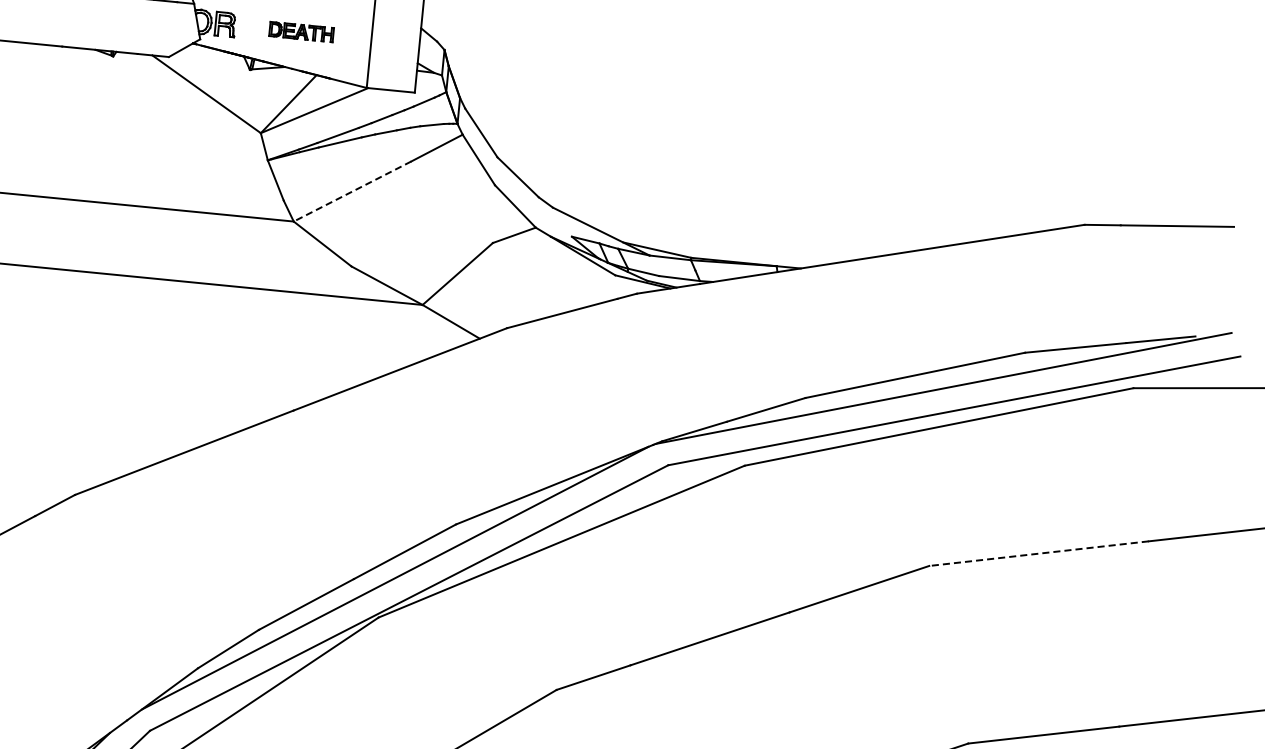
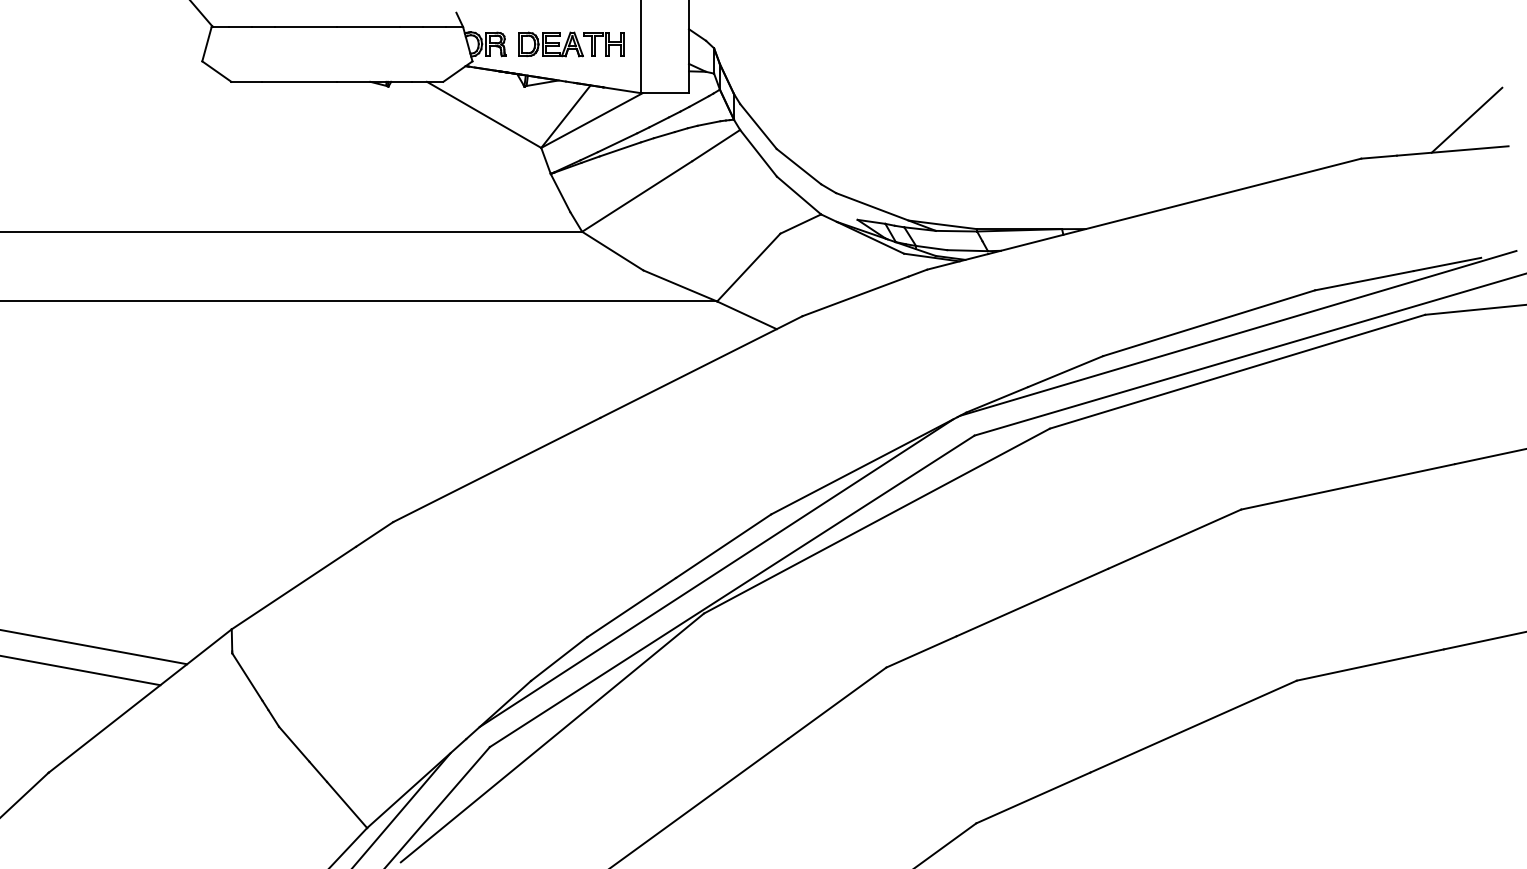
part: (301, 32) -> (571, 44), size x1.67
line: (351, 191) -> (636, 196), dashed -> solid
line: (1194, 195) -> (1466, 119), added
line: (1038, 553) -> (1347, 486), dashed -> solid

